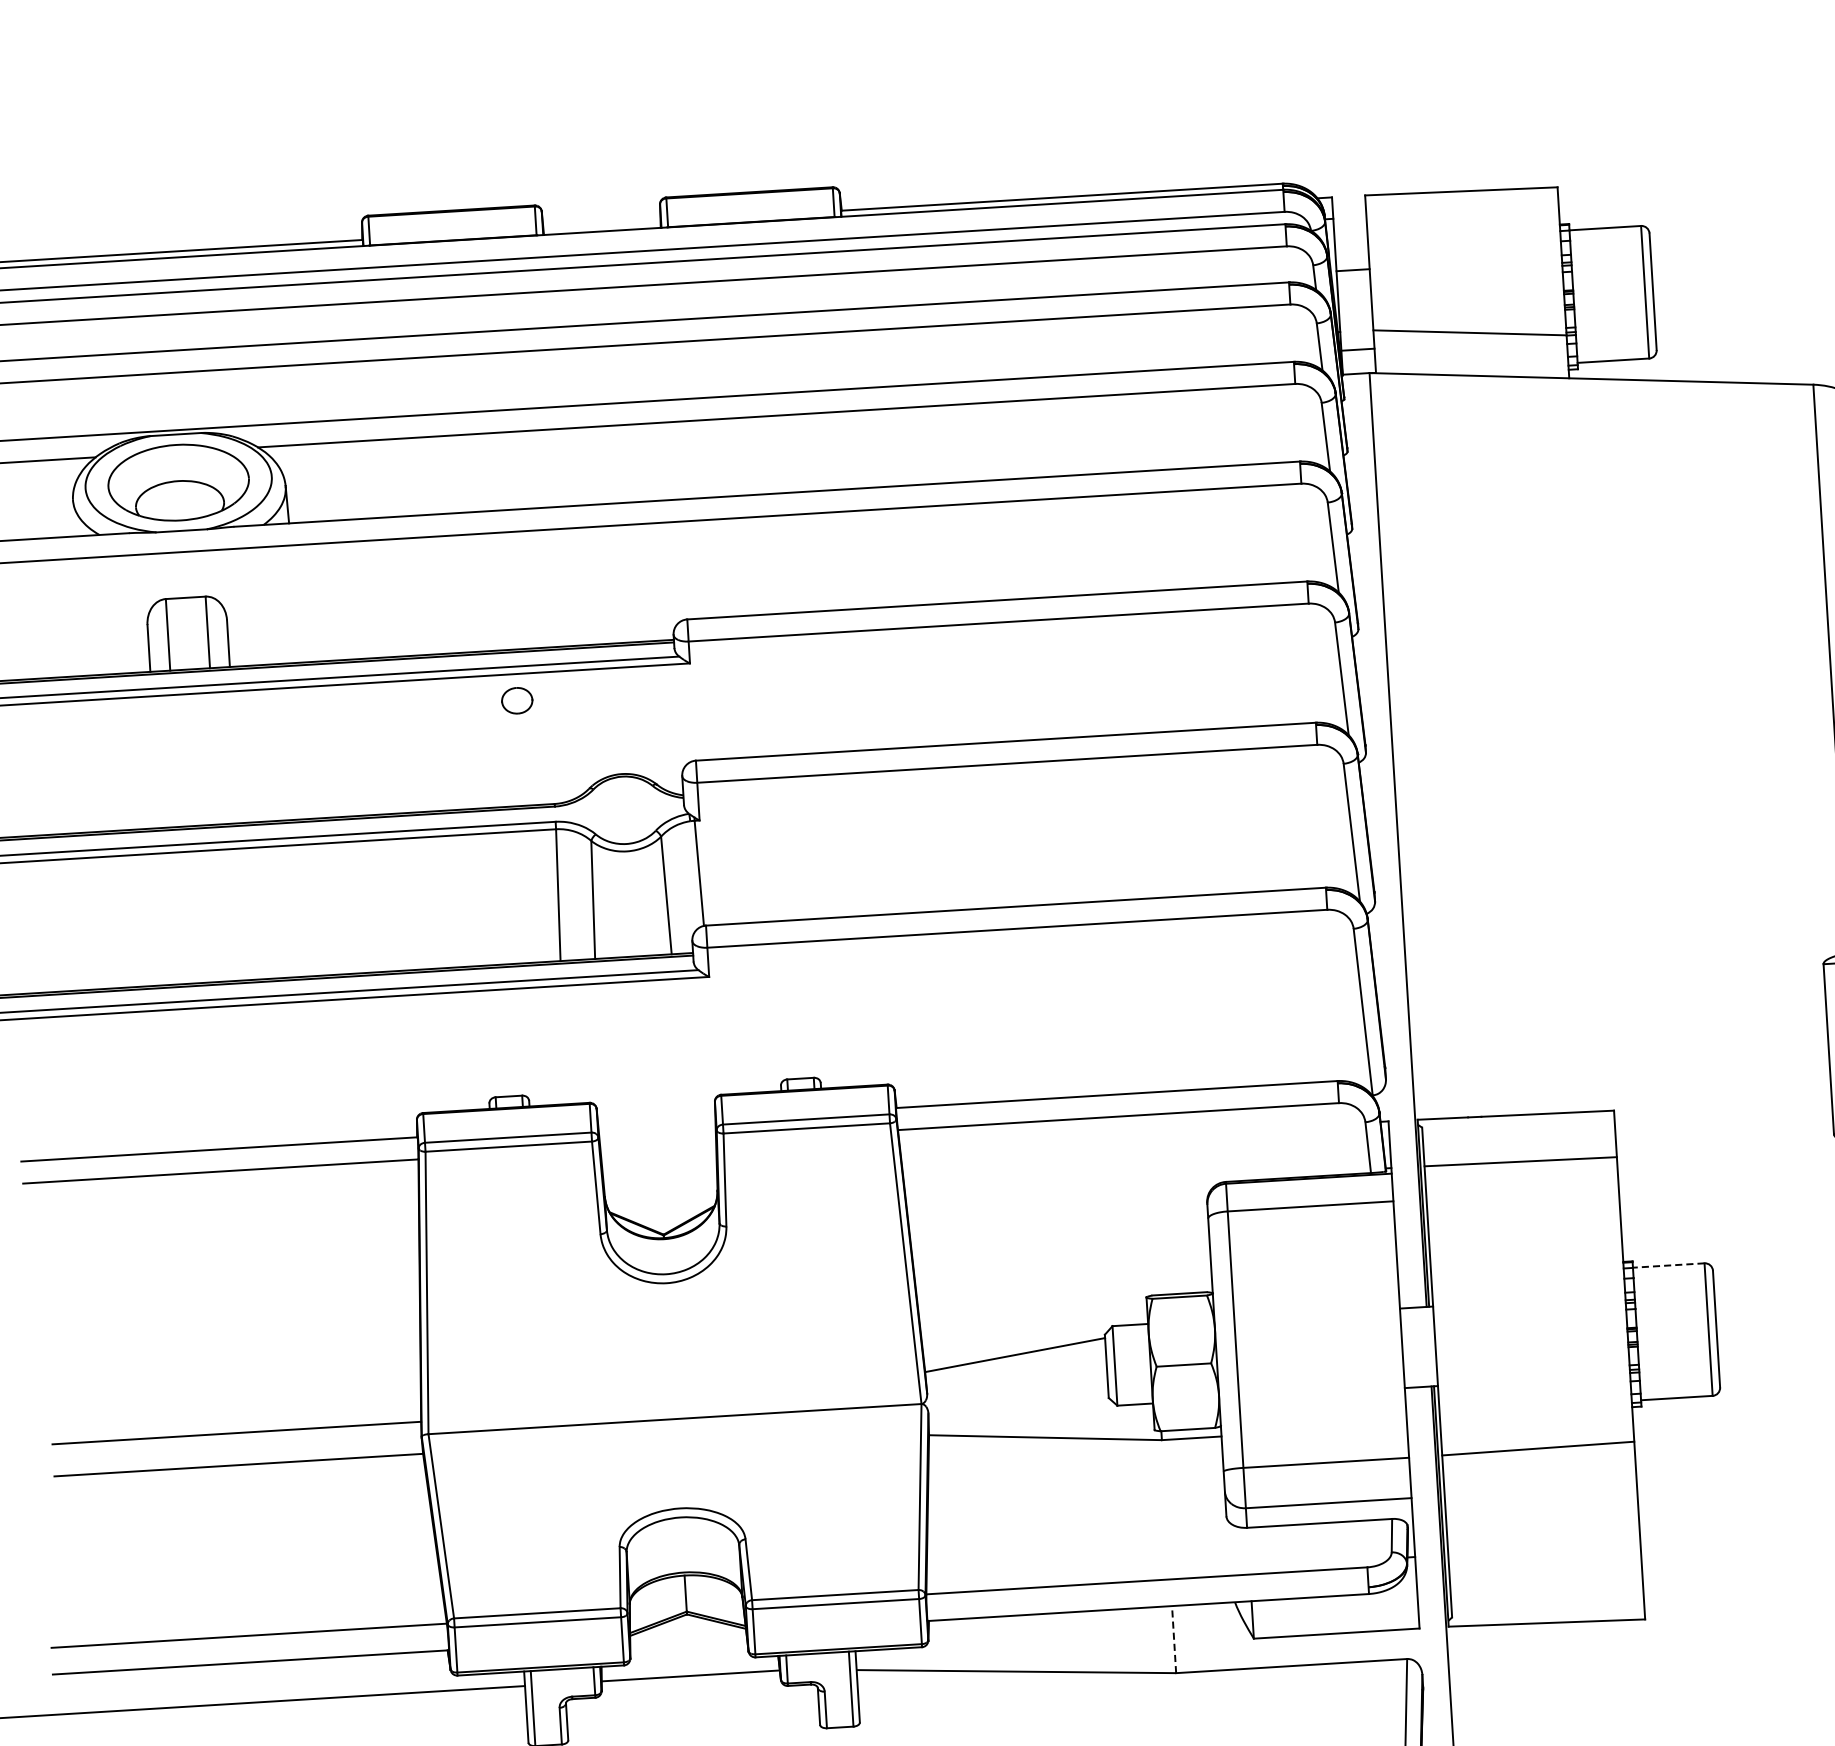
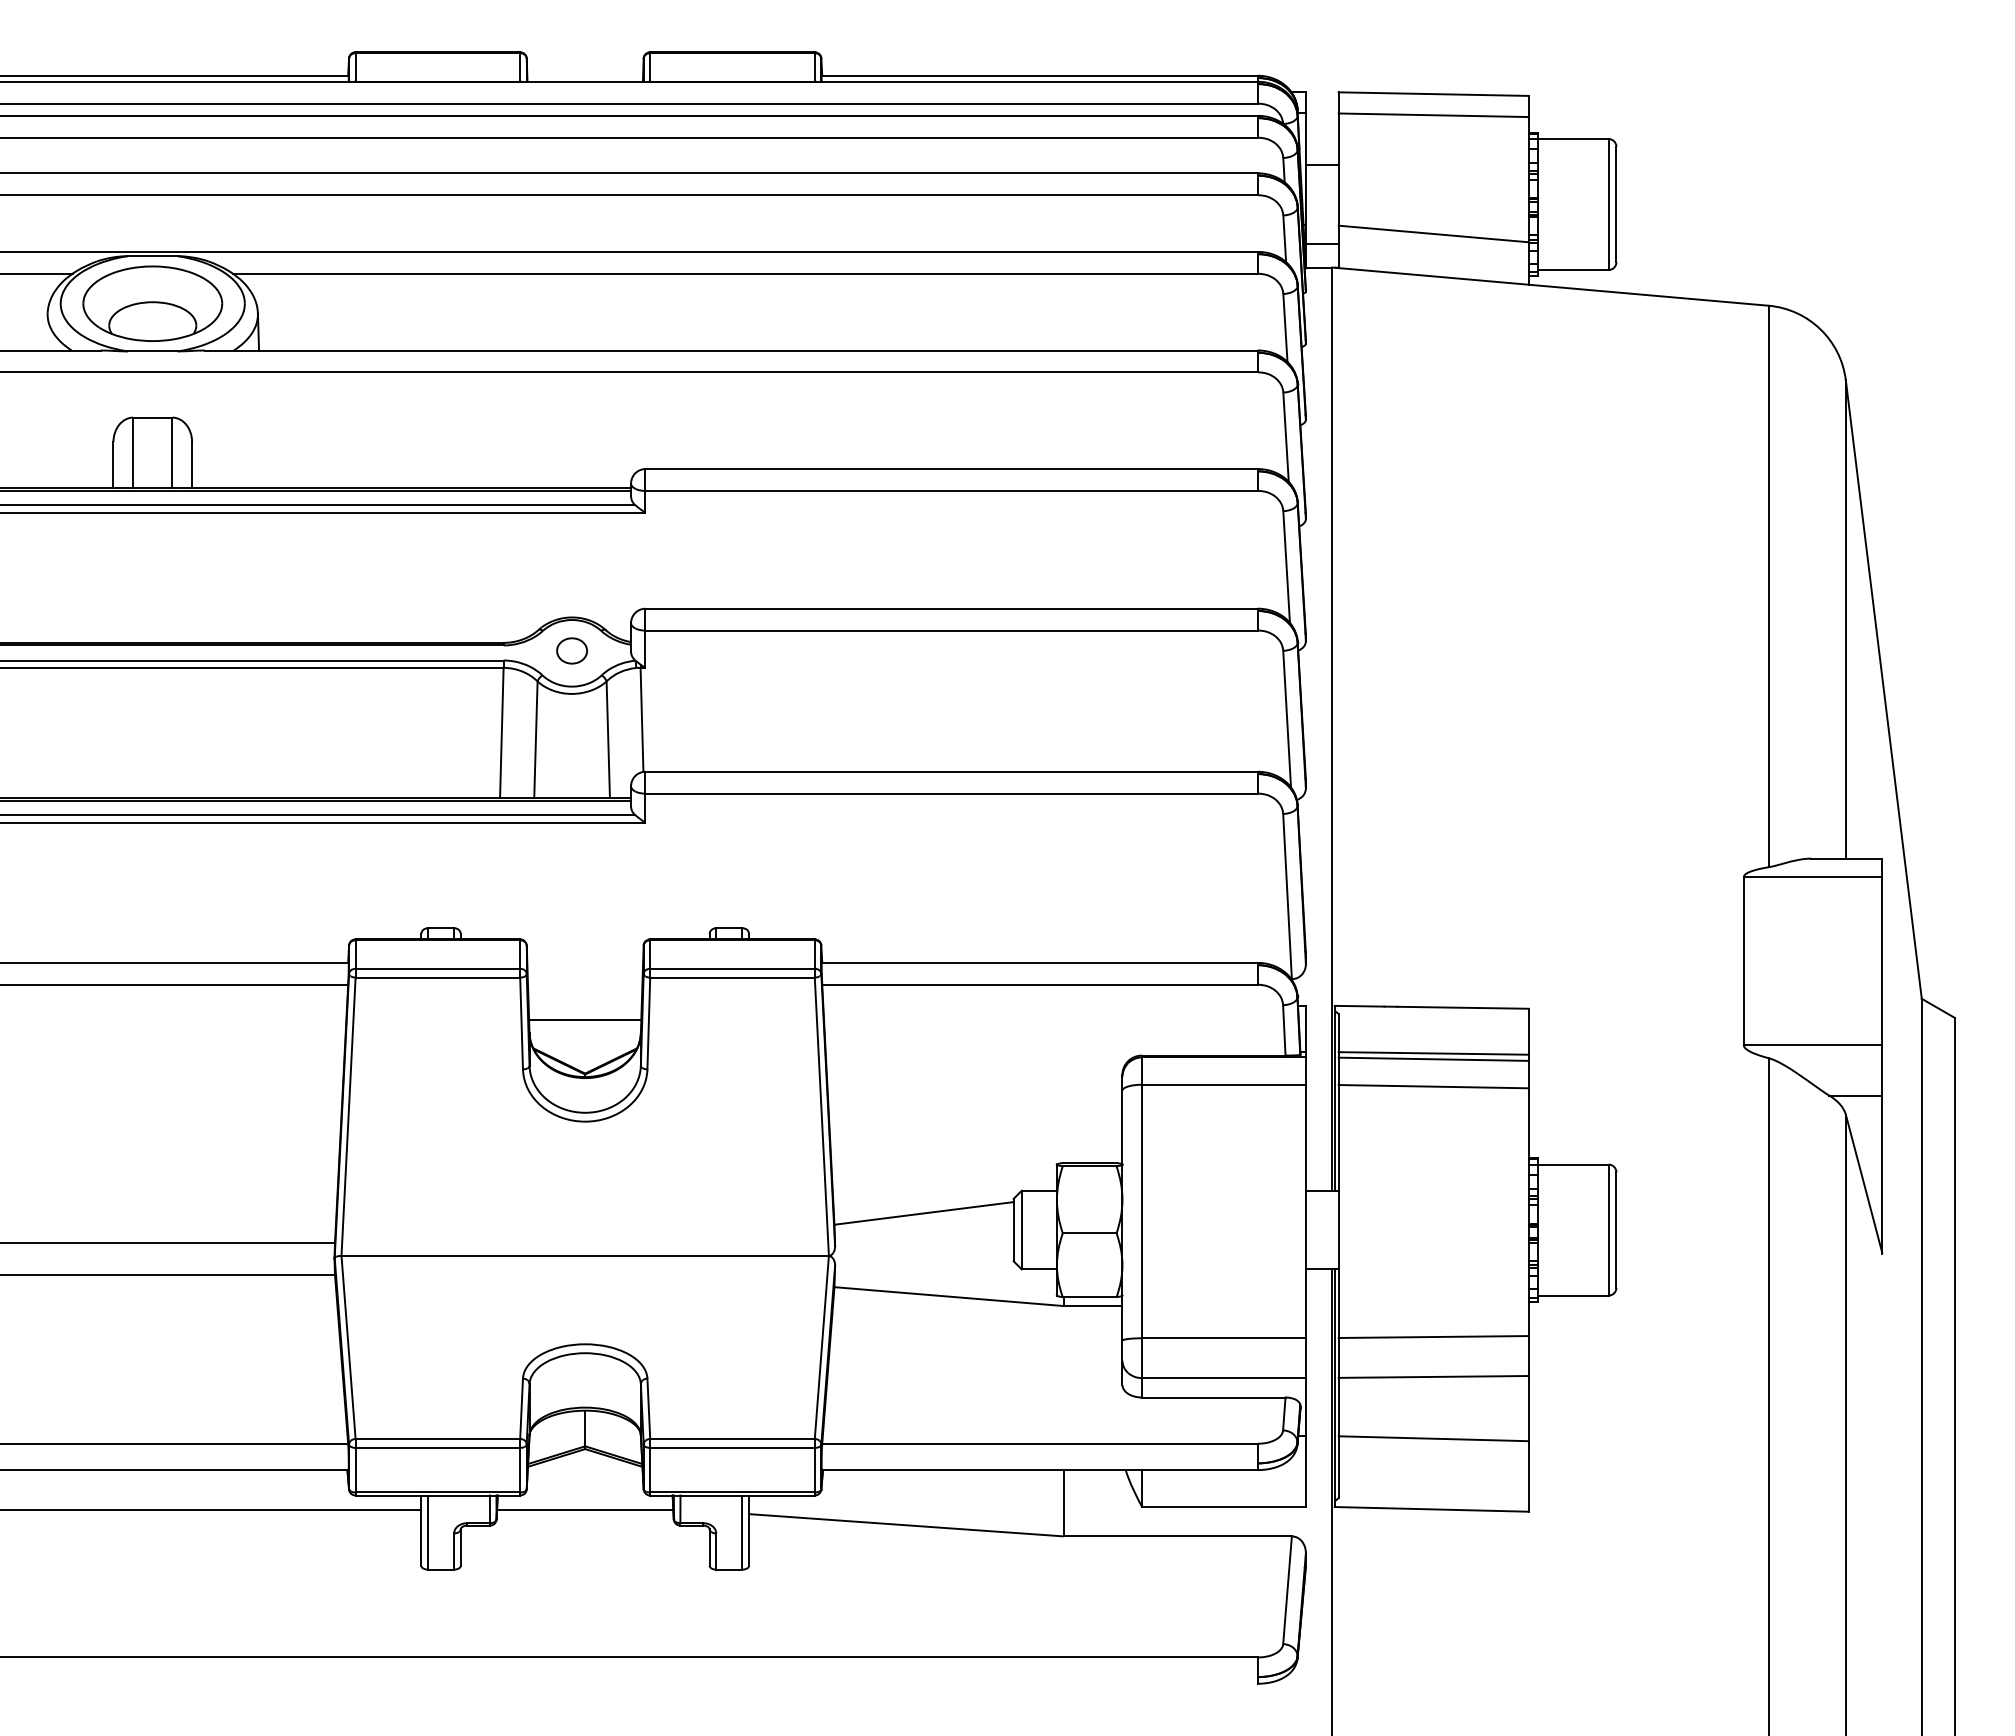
line: (1462, 213) -> (1433, 115), added
part: (516, 700) -> (571, 650), moved
line: (1520, 1166) -> (1433, 1058), added
line: (660, 1179) -> (585, 1019), added
line: (1522, 1195) -> (1433, 1086), added
line: (1668, 1265) -> (1572, 1164), dashed -> solid
line: (1540, 1488) -> (1433, 1376), added
line: (1544, 1551) -> (1433, 1438), added
line: (1174, 1638) -> (1063, 1502), dashed -> solid

